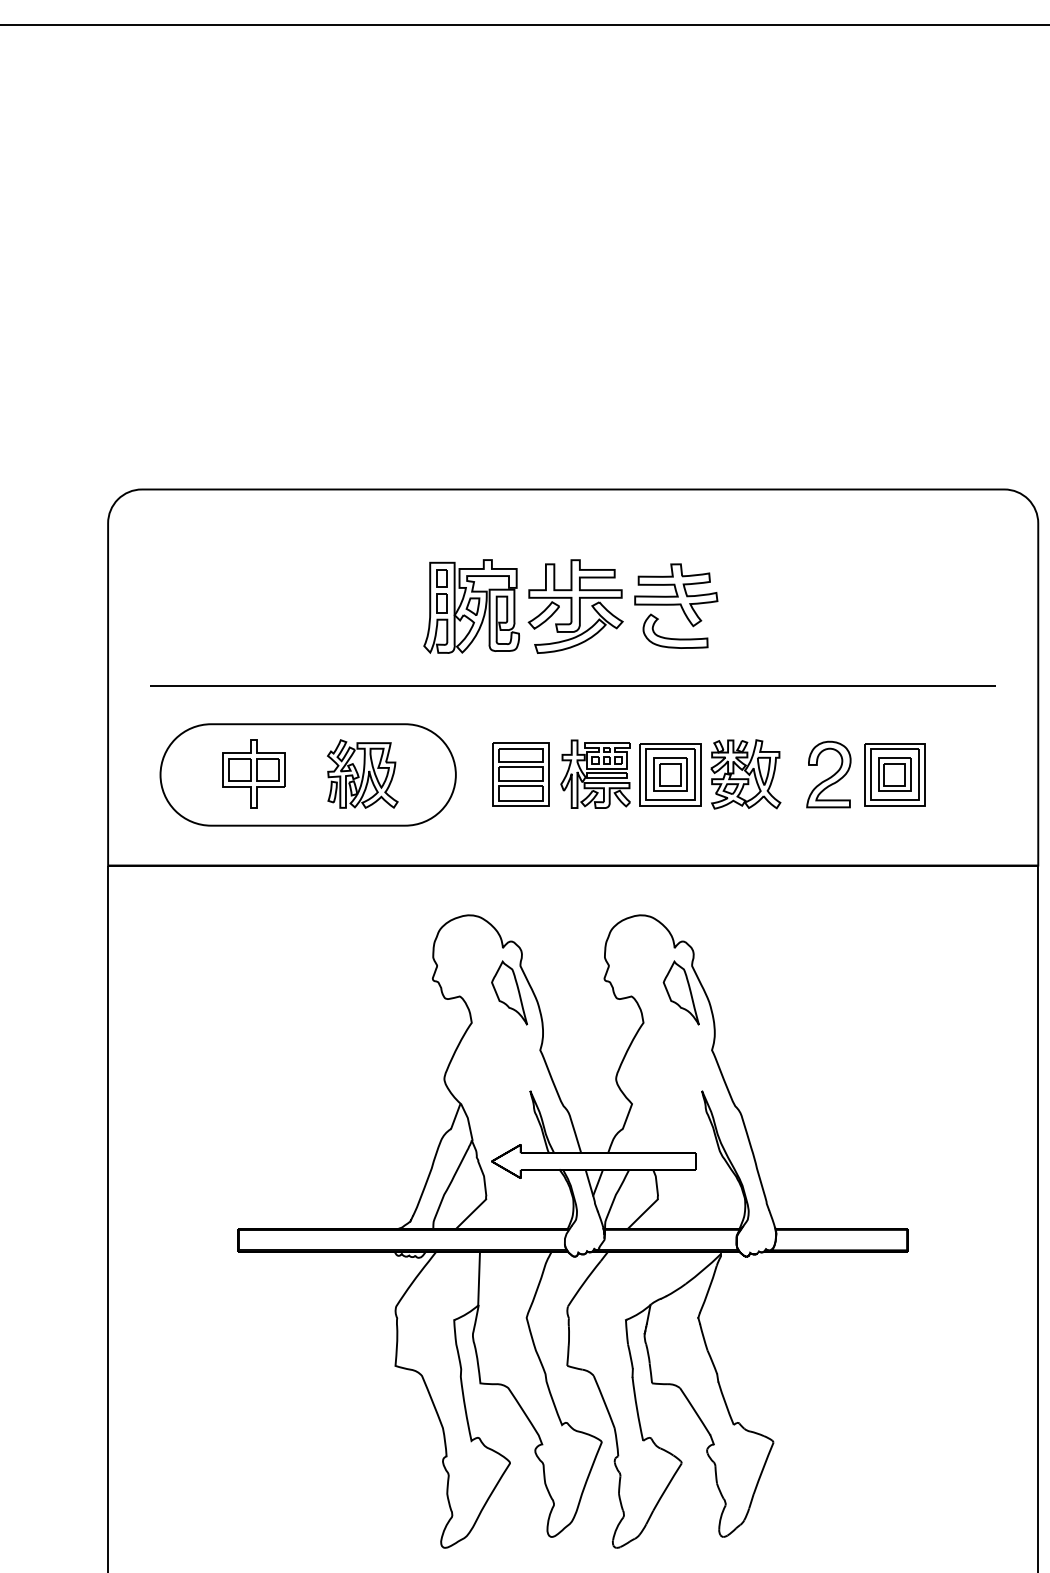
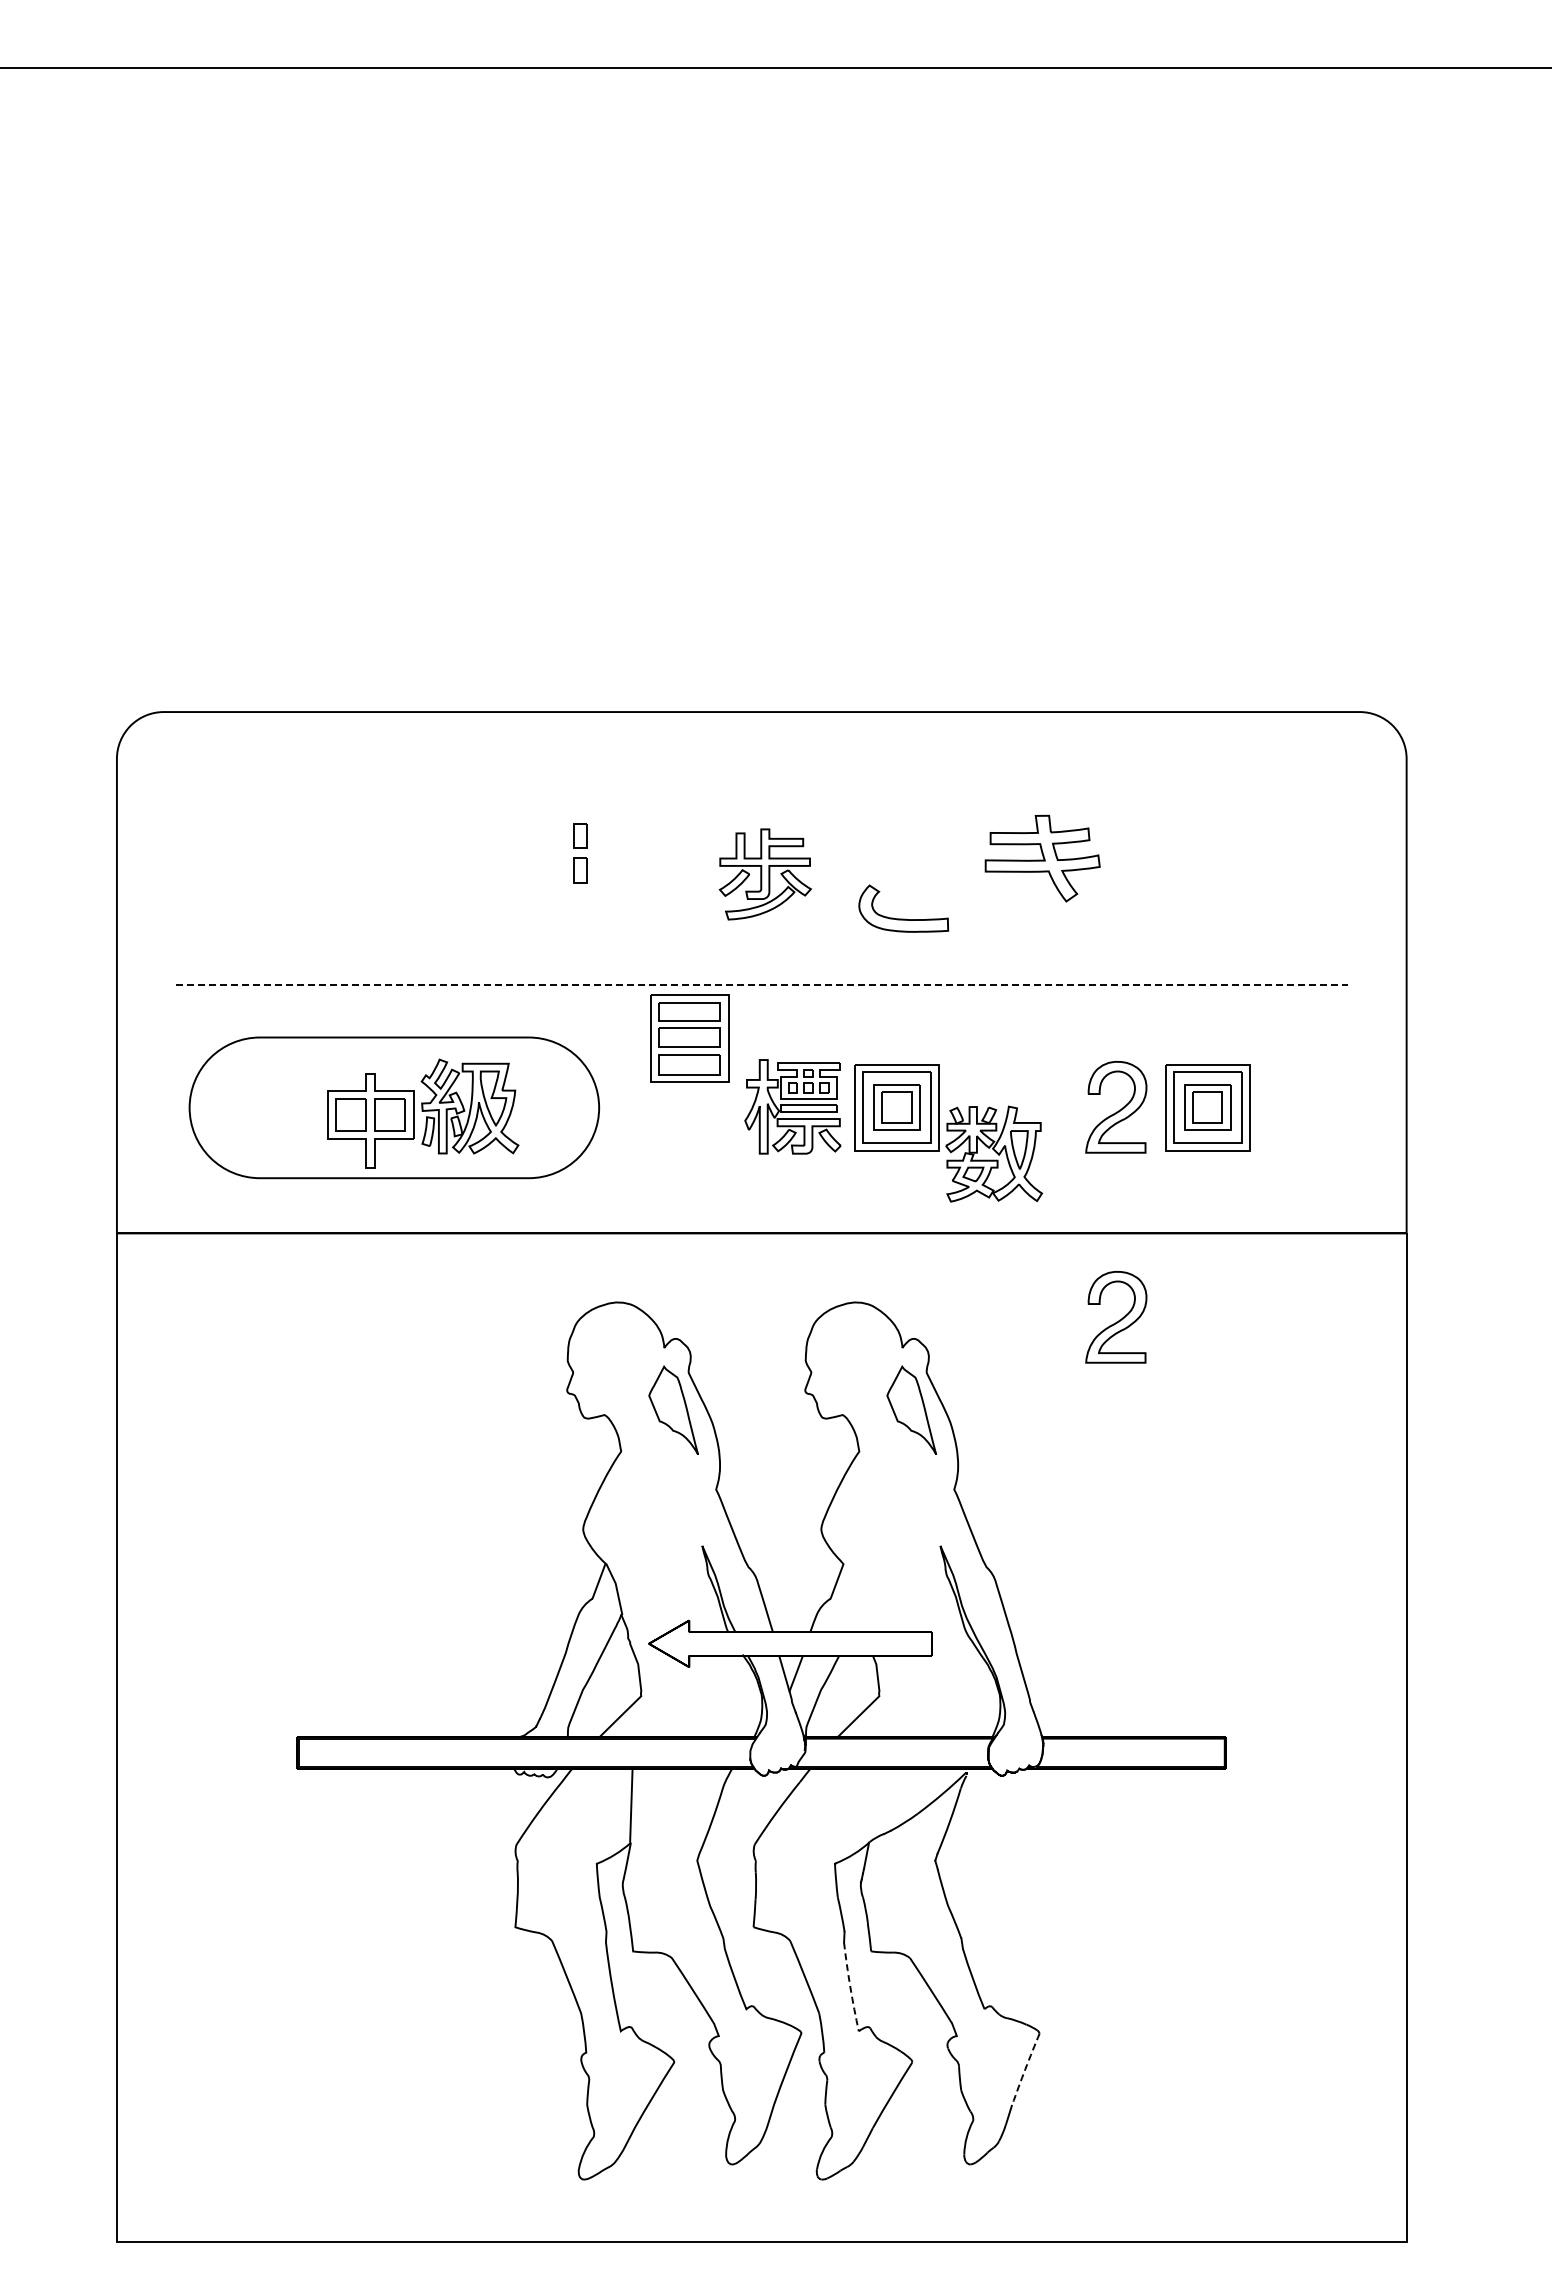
part: (676, 595) -> (1042, 858), moved
part: (471, 606) -> (620, 874), removed
part: (575, 606) -> (765, 874), size x0.7
line: (573, 685) -> (762, 984), solid -> dashed
part: (253, 773) -> (370, 1120), moved
part: (746, 773) -> (994, 1153), moved
part: (521, 774) -> (689, 1038), moved
part: (829, 926) -> (1116, 1317), added
arc: (637, 1409) -> (850, 1987), solid -> dashed
arc: (763, 1468) -> (1025, 2069), solid -> dashed

